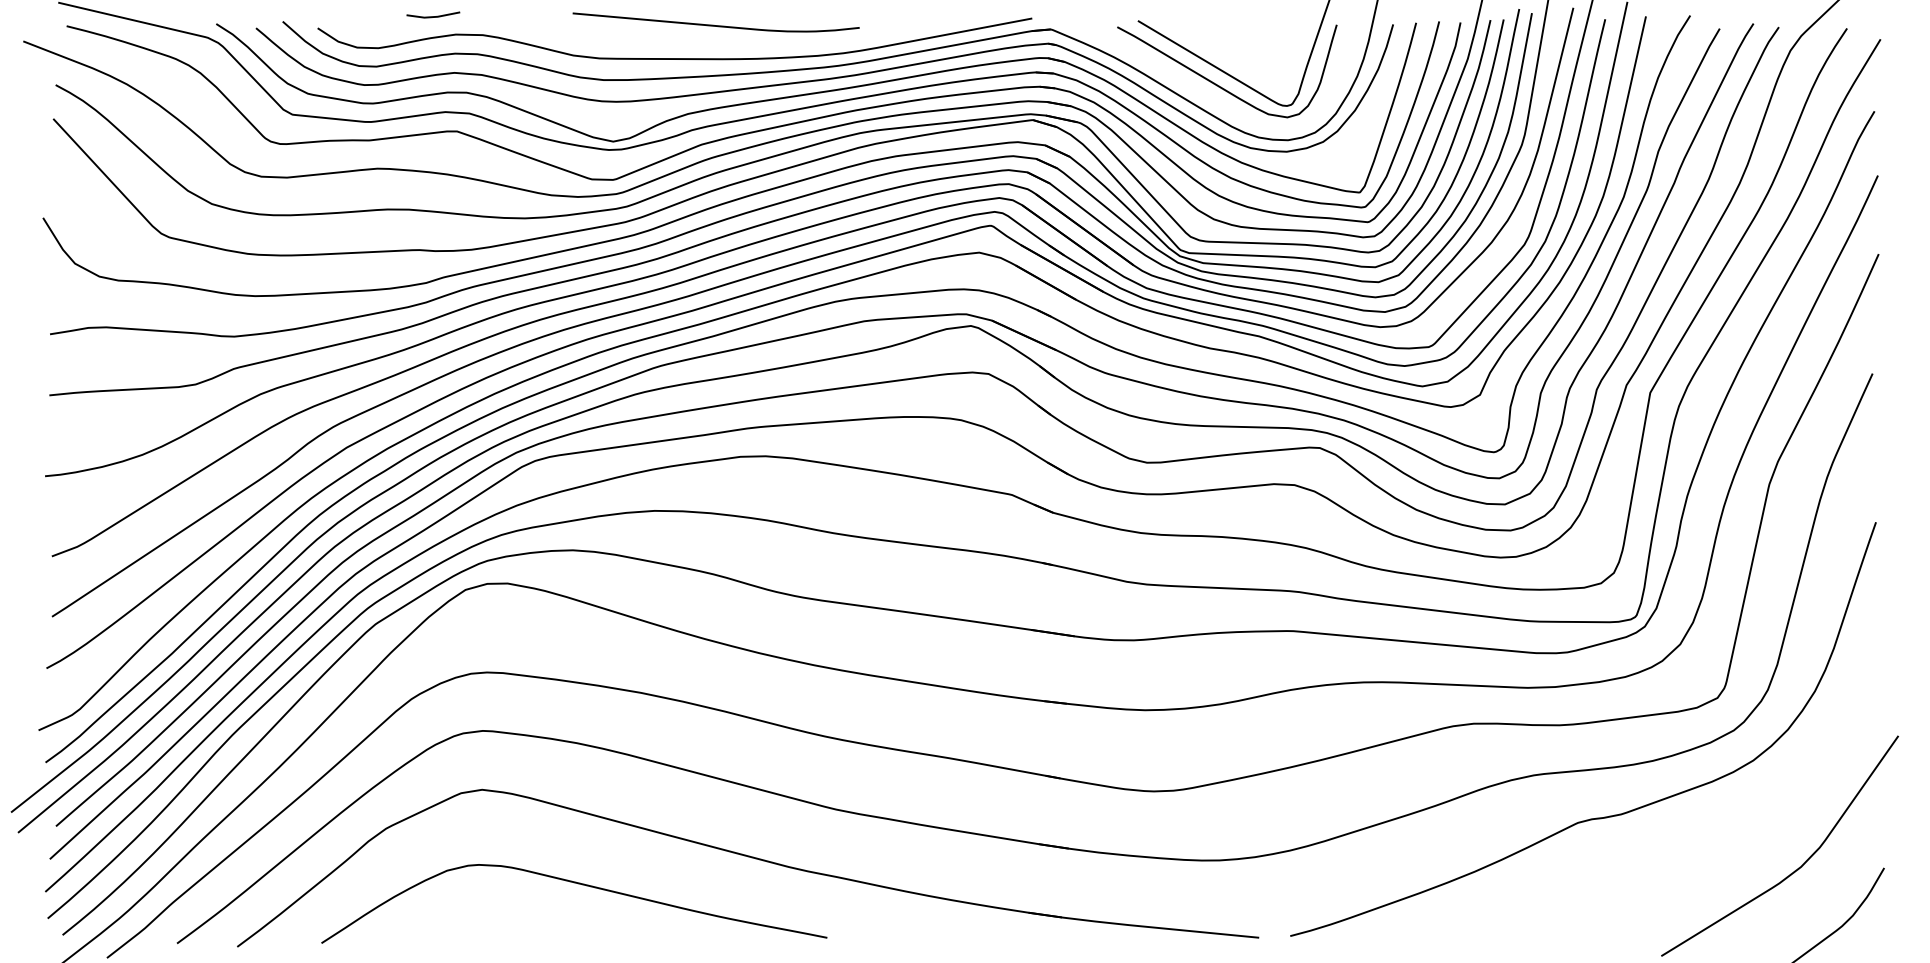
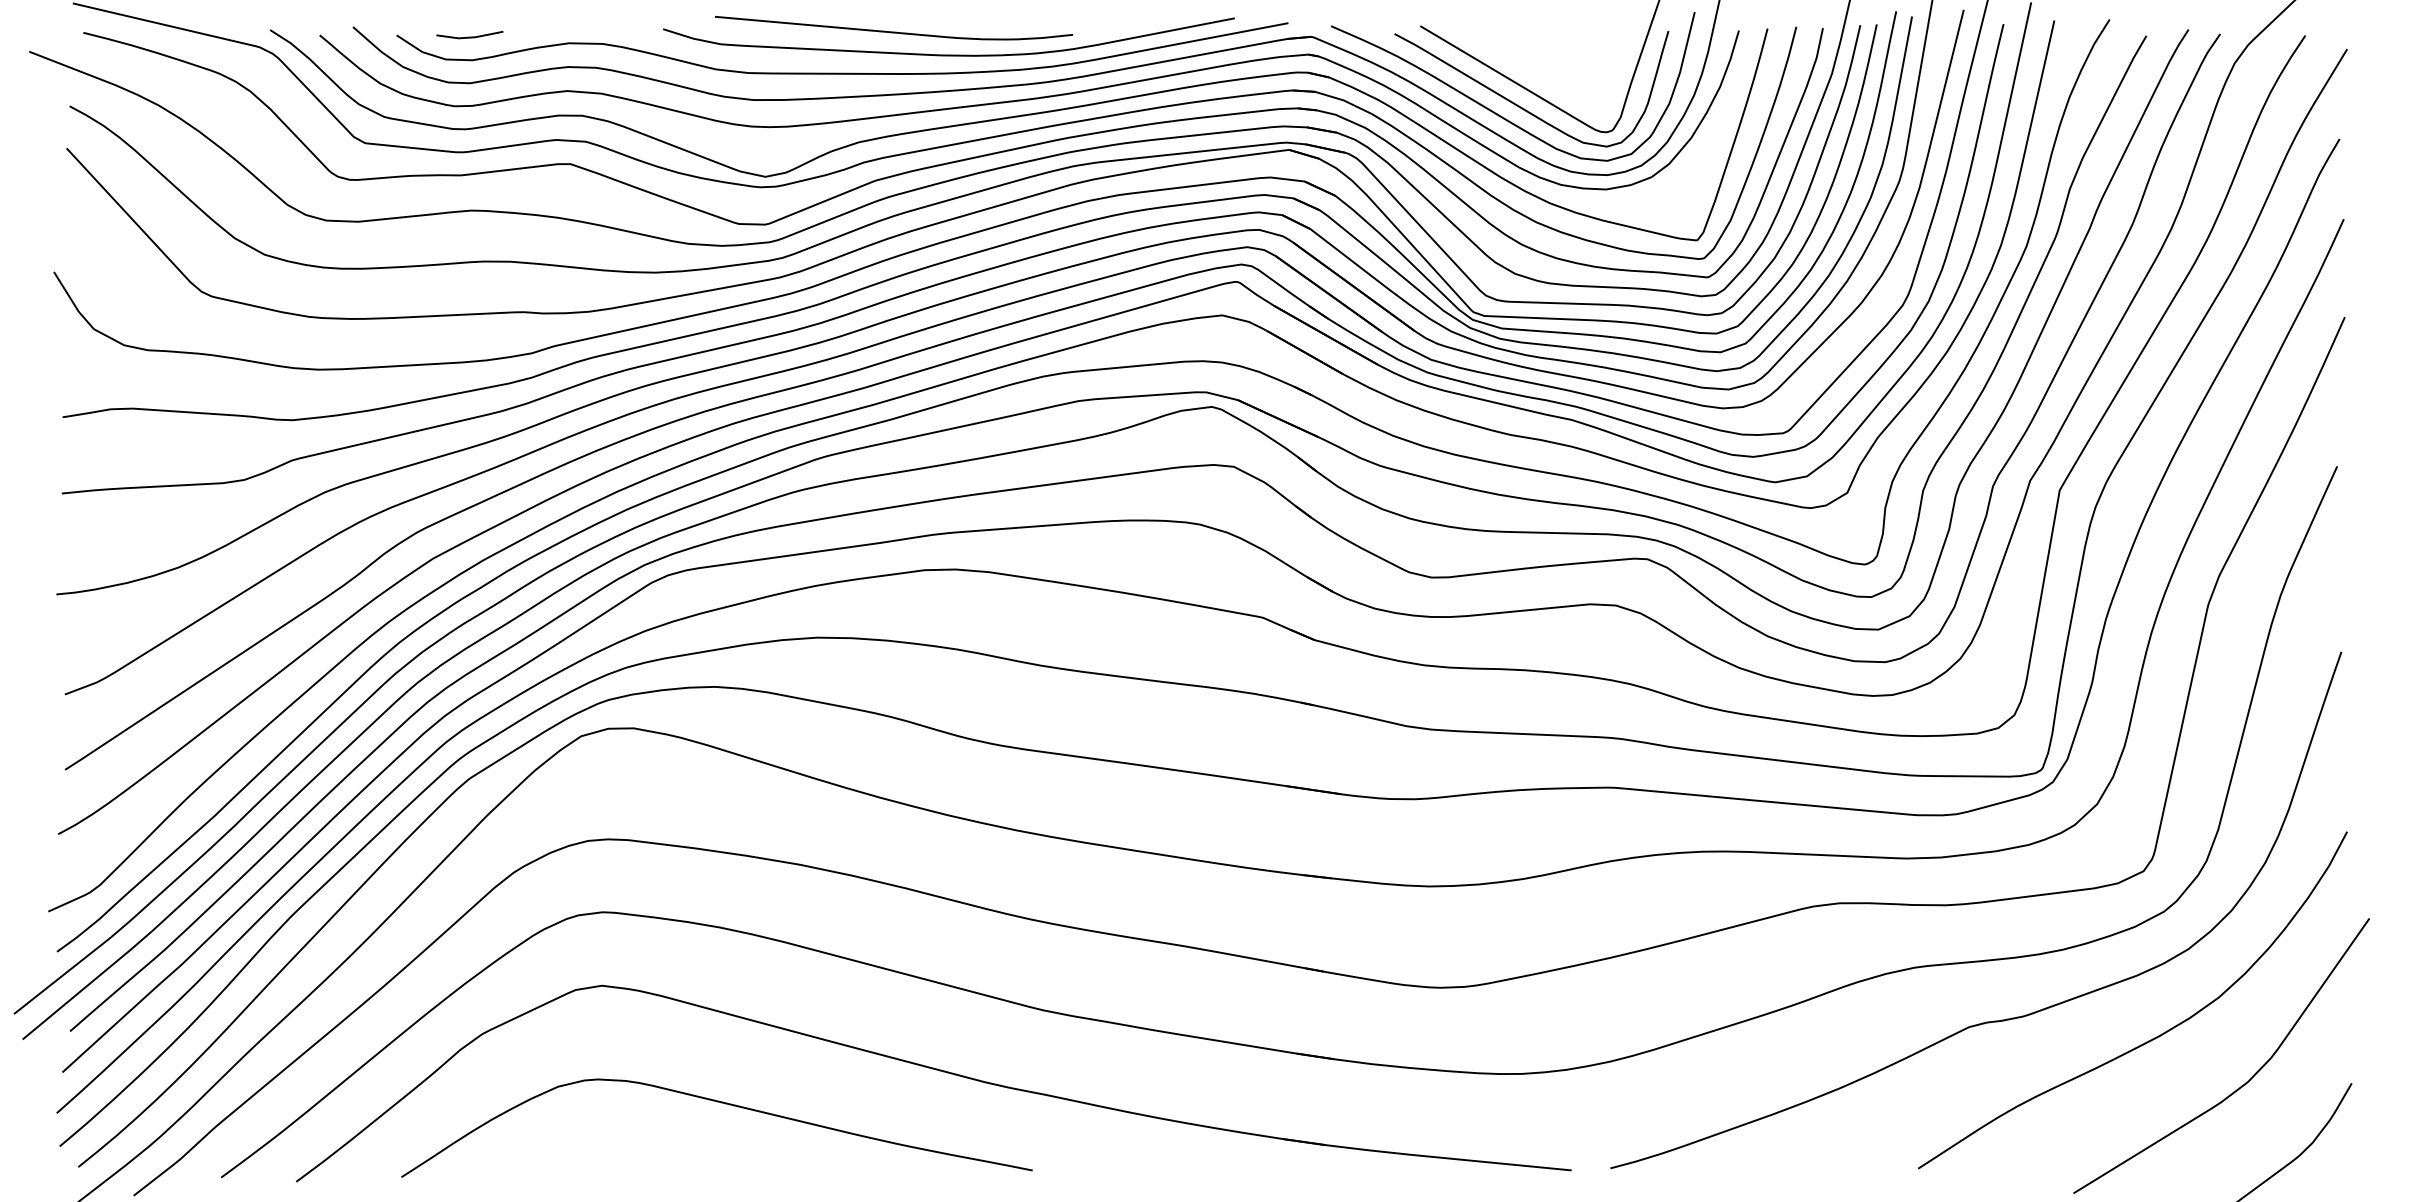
line: (433, 16) -> (470, 36), moved
curve: (760, 43) -> (949, 54), added
curve: (1201, 91) -> (1499, 114), added
curve: (1723, 832) -> (2151, 1039), added

